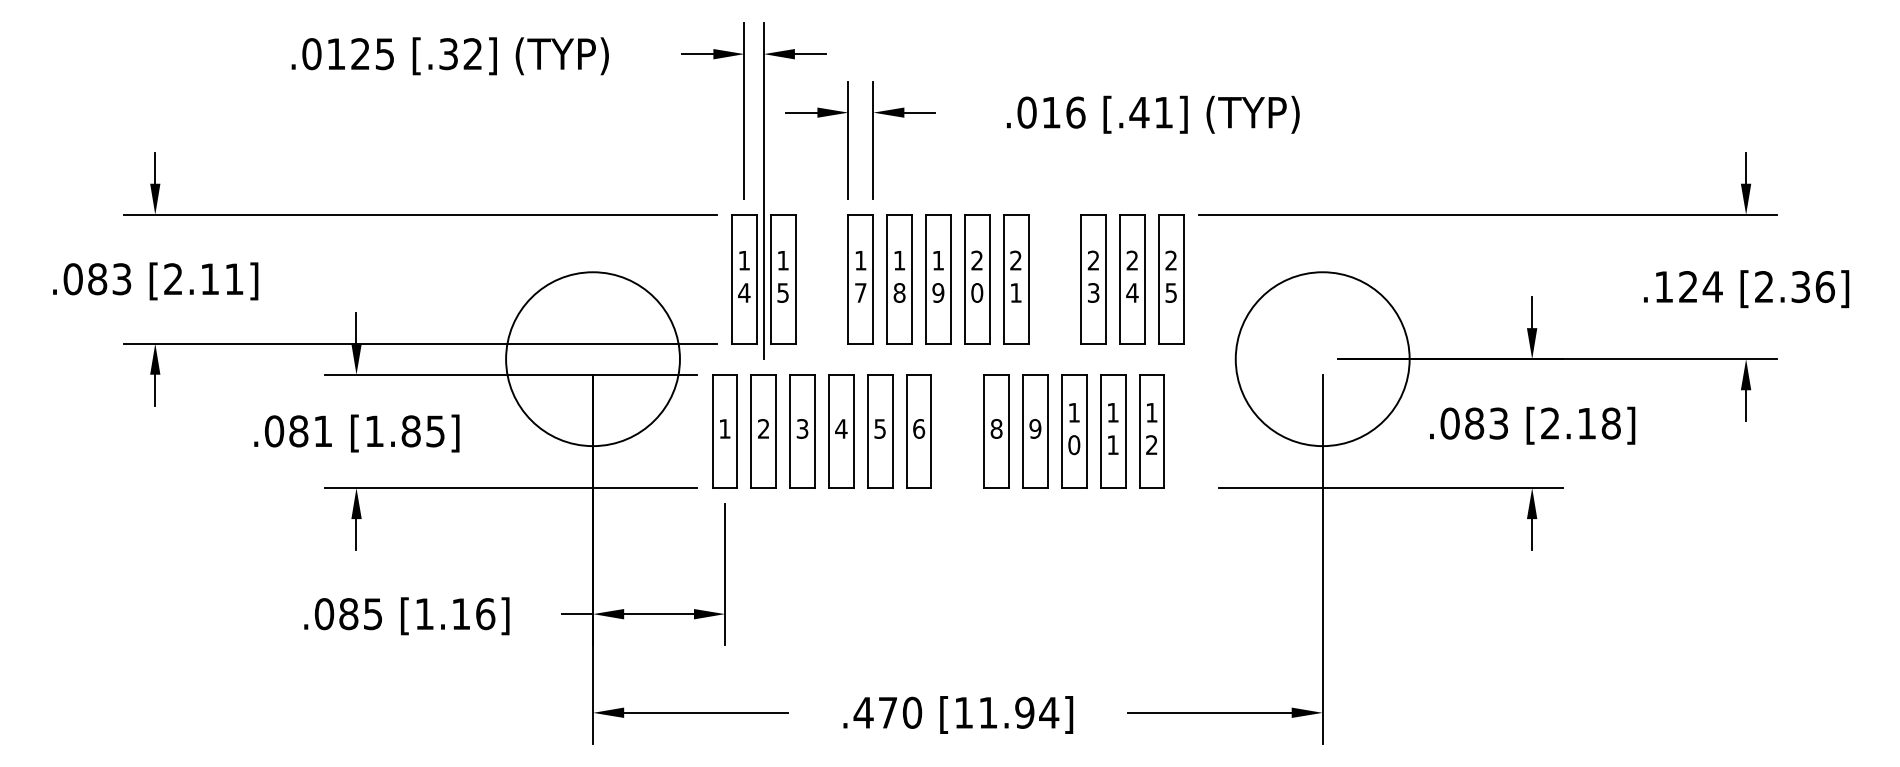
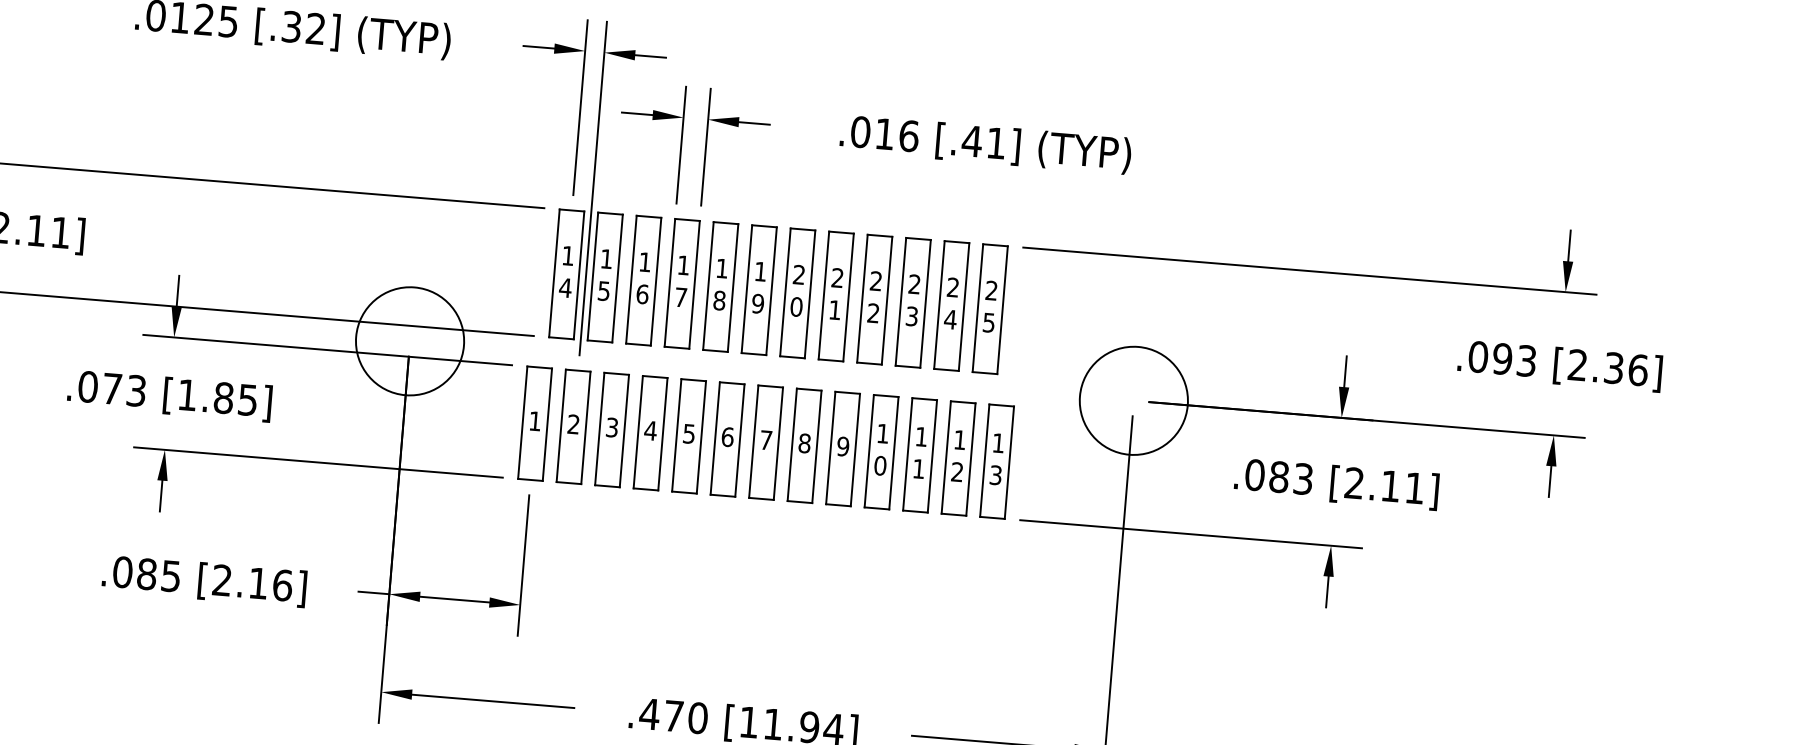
part: (821, 279) -> (643, 280), added
part: (1054, 279) -> (874, 299), added
text: (1688, 287) -> (1502, 359), .124 -> .093
circle: (592, 358) -> (409, 340), size x0.62
circle: (1322, 358) -> (1133, 400), size x0.62
text: (1610, 423) -> (1414, 488), [2.18] -> [2.11]
text: (310, 431) -> (123, 390), .081 -> .073
part: (957, 431) -> (765, 442), added
part: (1190, 431) -> (996, 461), added
text: (424, 613) -> (222, 579), [1.16] -> [2.16]

